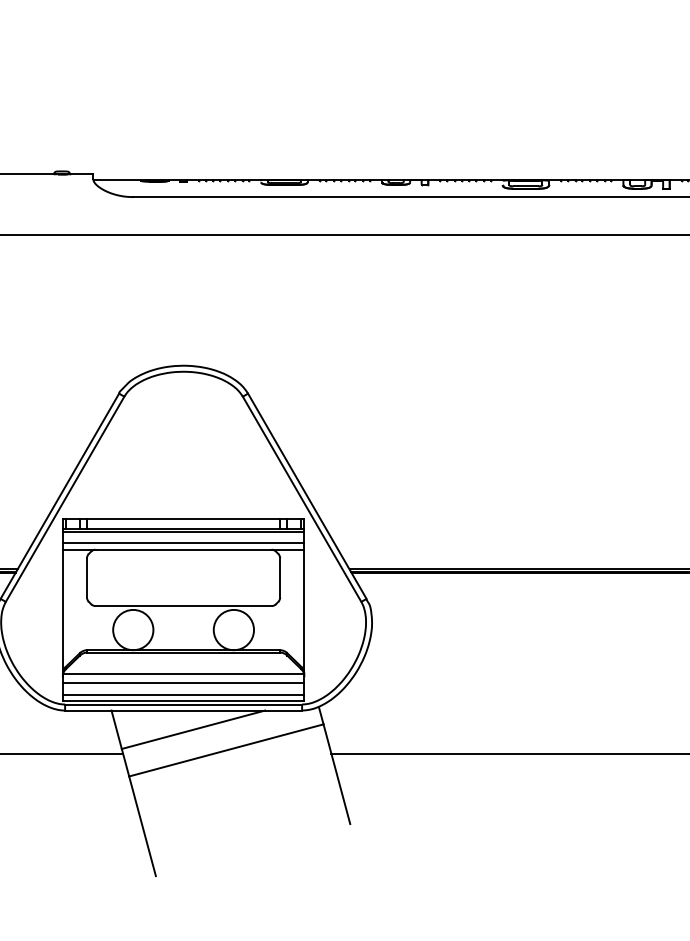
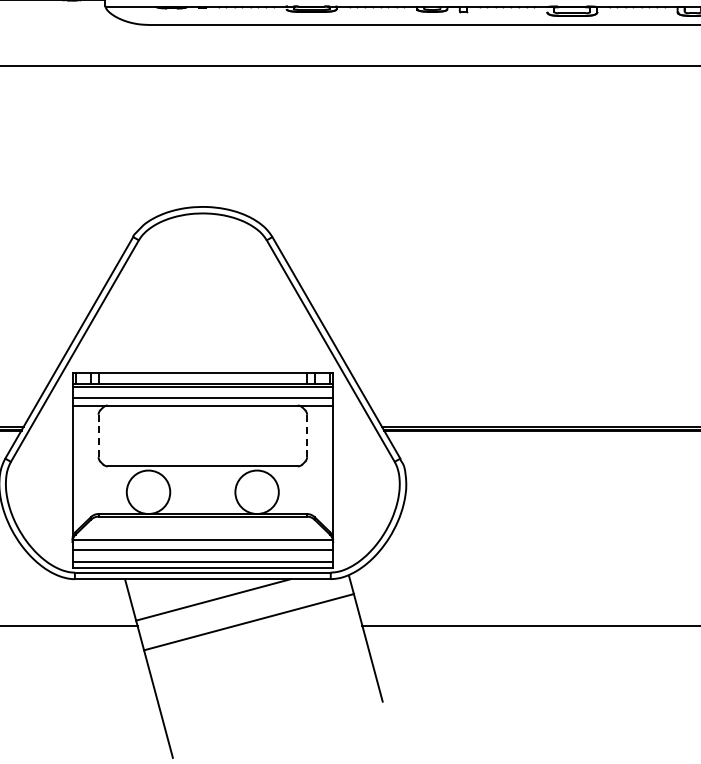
line: (87, 577) -> (99, 435), solid -> dashed
line: (280, 577) -> (307, 435), solid -> dashed

